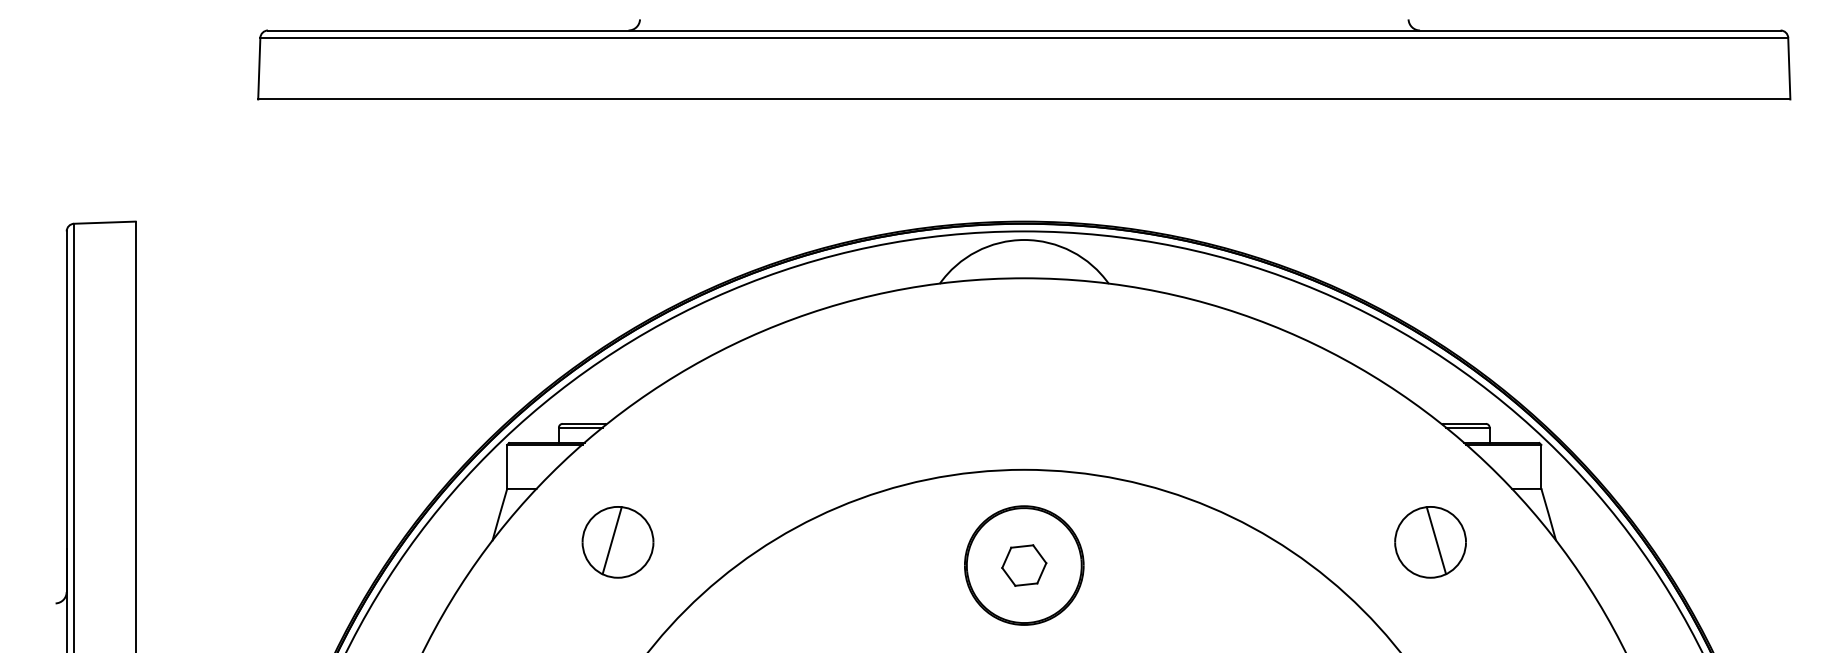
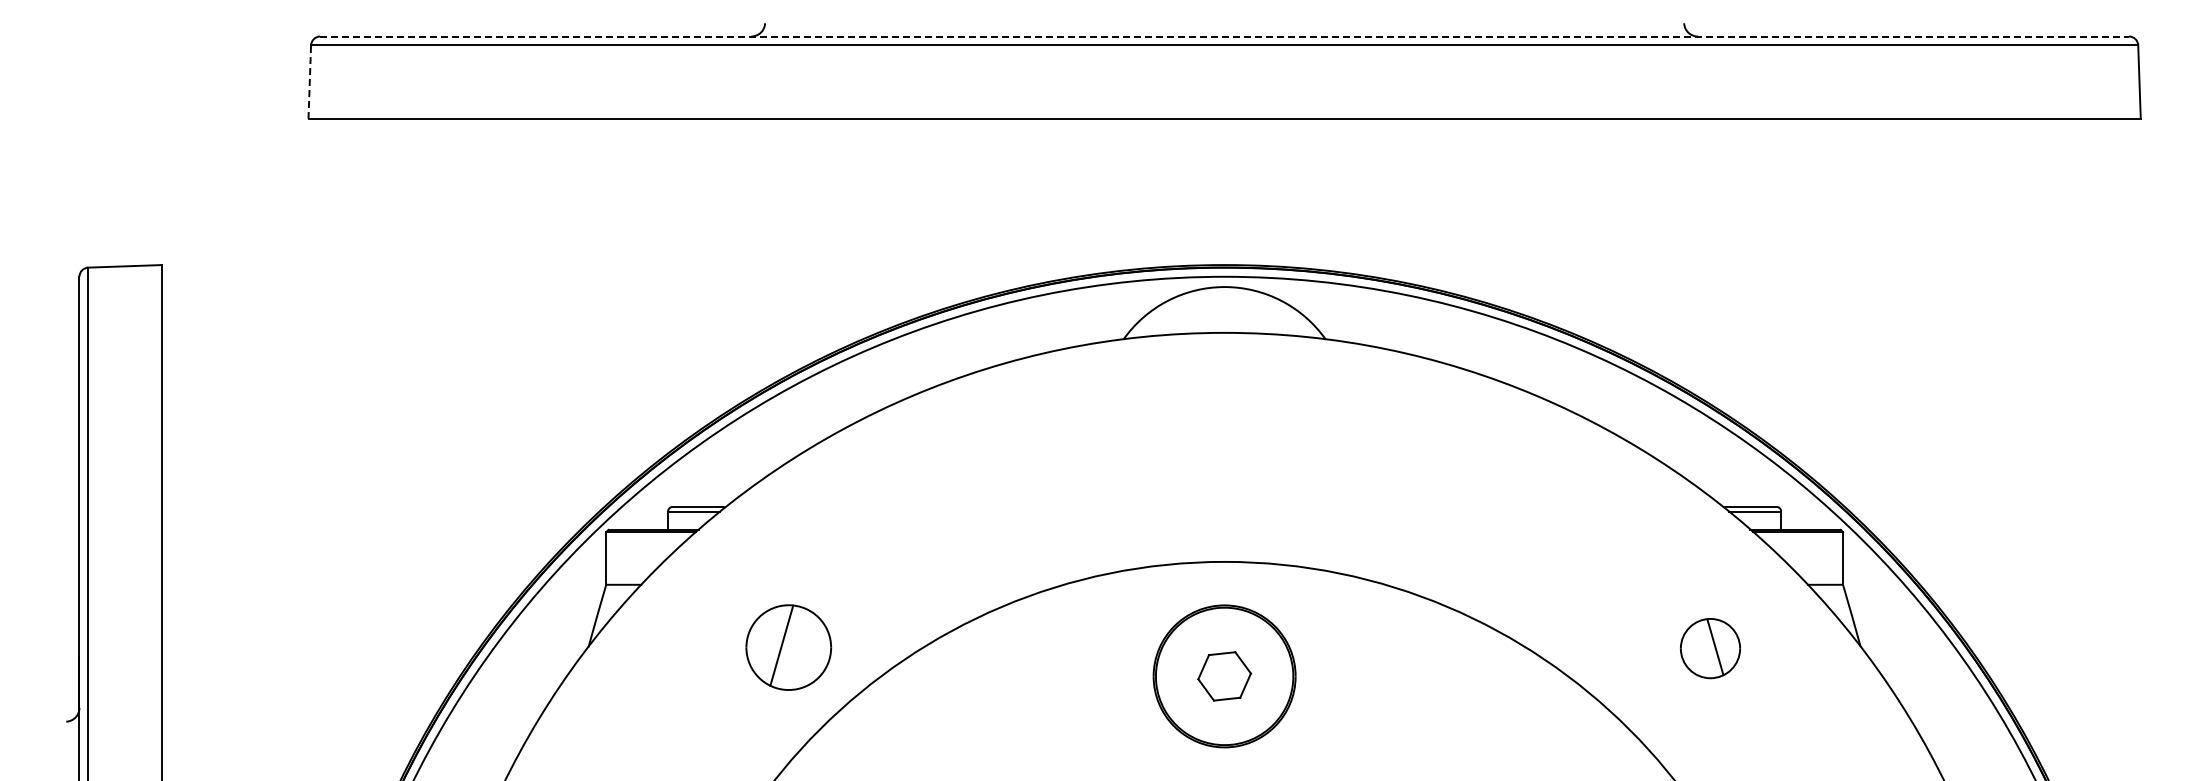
line: (1025, 30) -> (1225, 36), solid -> dashed
line: (259, 68) -> (309, 82), solid -> dashed
part: (617, 542) -> (788, 647), moved
part: (1430, 542) -> (1710, 648), size x0.7

